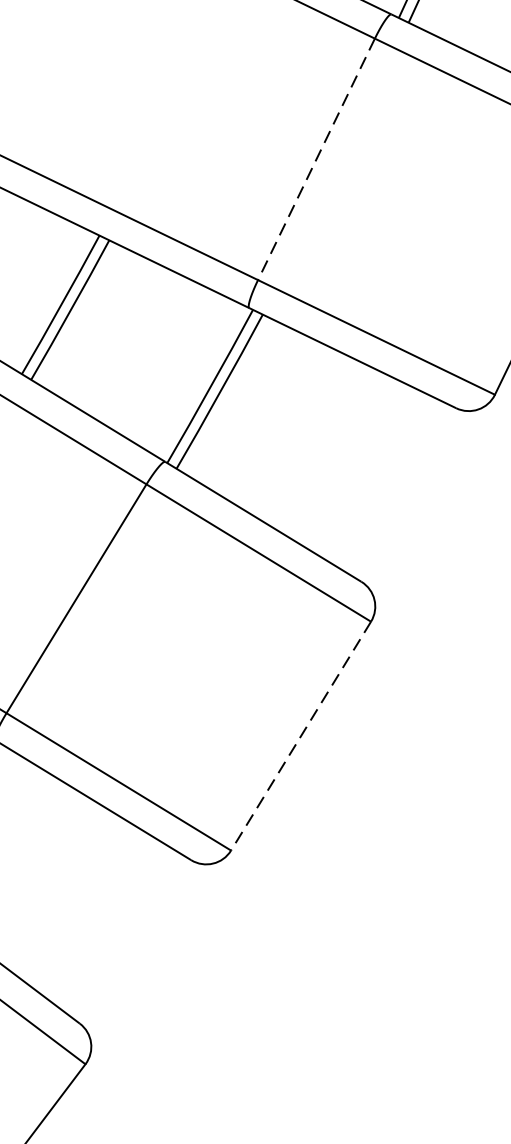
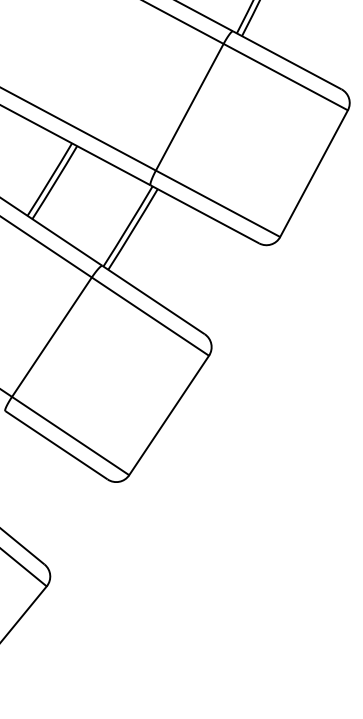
line: (315, 159) -> (189, 107), dashed -> solid
line: (301, 736) -> (169, 415), dashed -> solid

